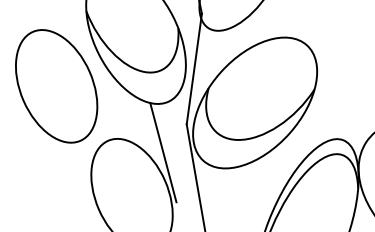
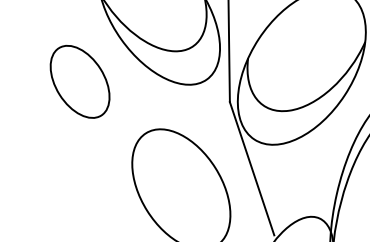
part: (56, 86) -> (79, 82), size x0.6
line: (163, 152) -> (208, 137), removed

